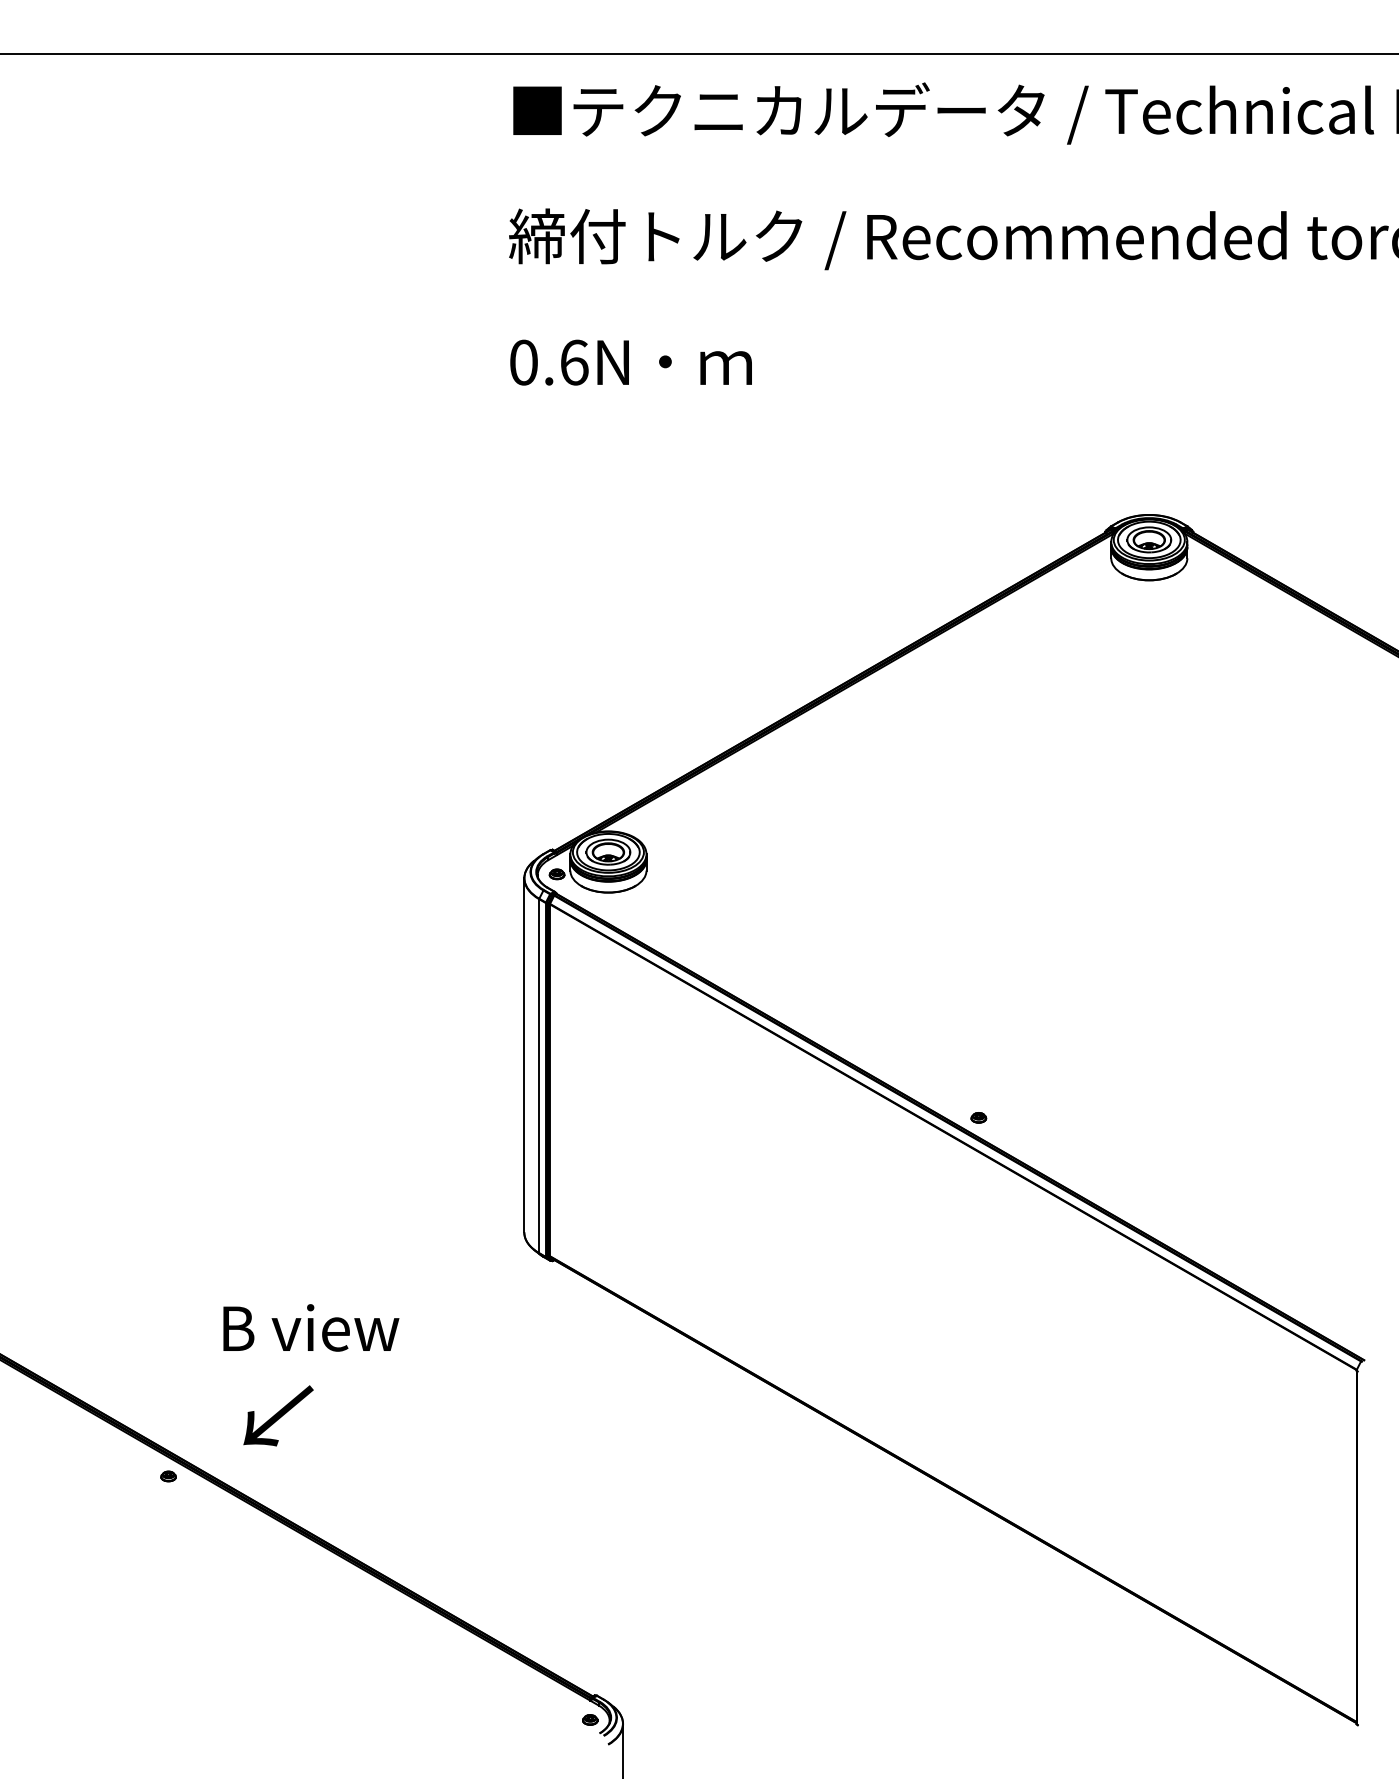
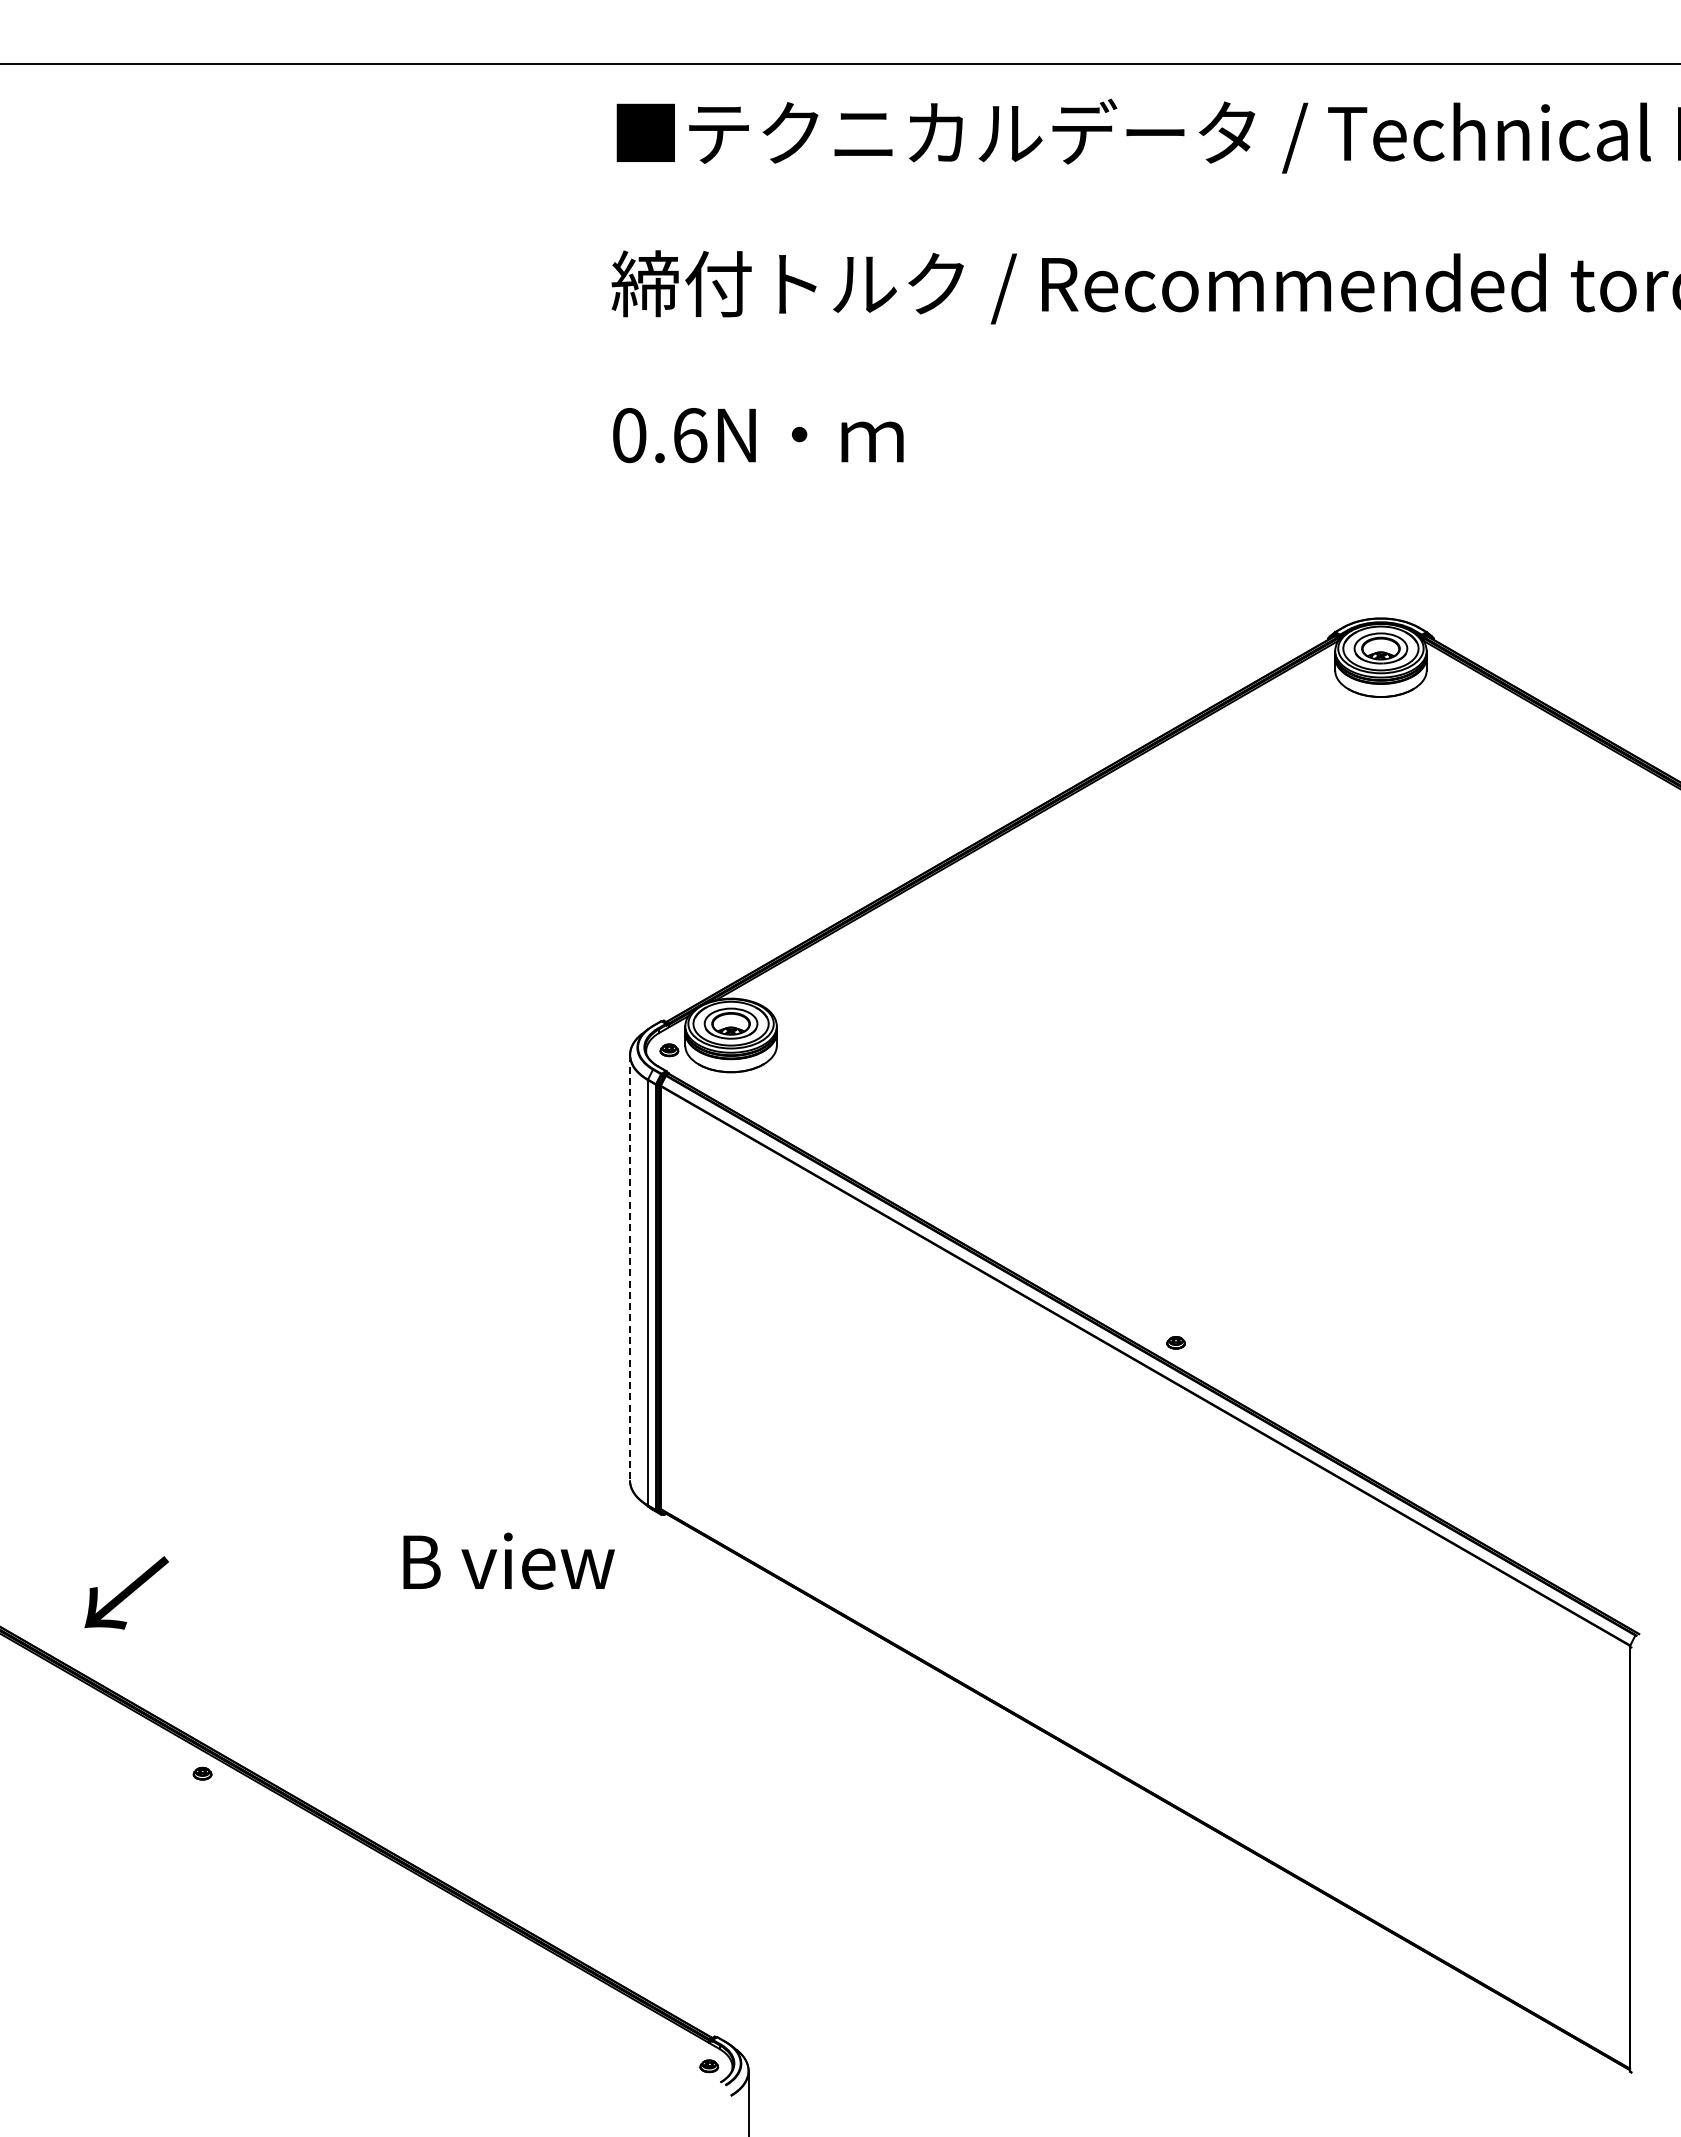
line: (524, 1055) -> (630, 1267), solid -> dashed
text: (310, 1327) -> (508, 1560), moved
text: (278, 1415) -> (126, 1592), moved

